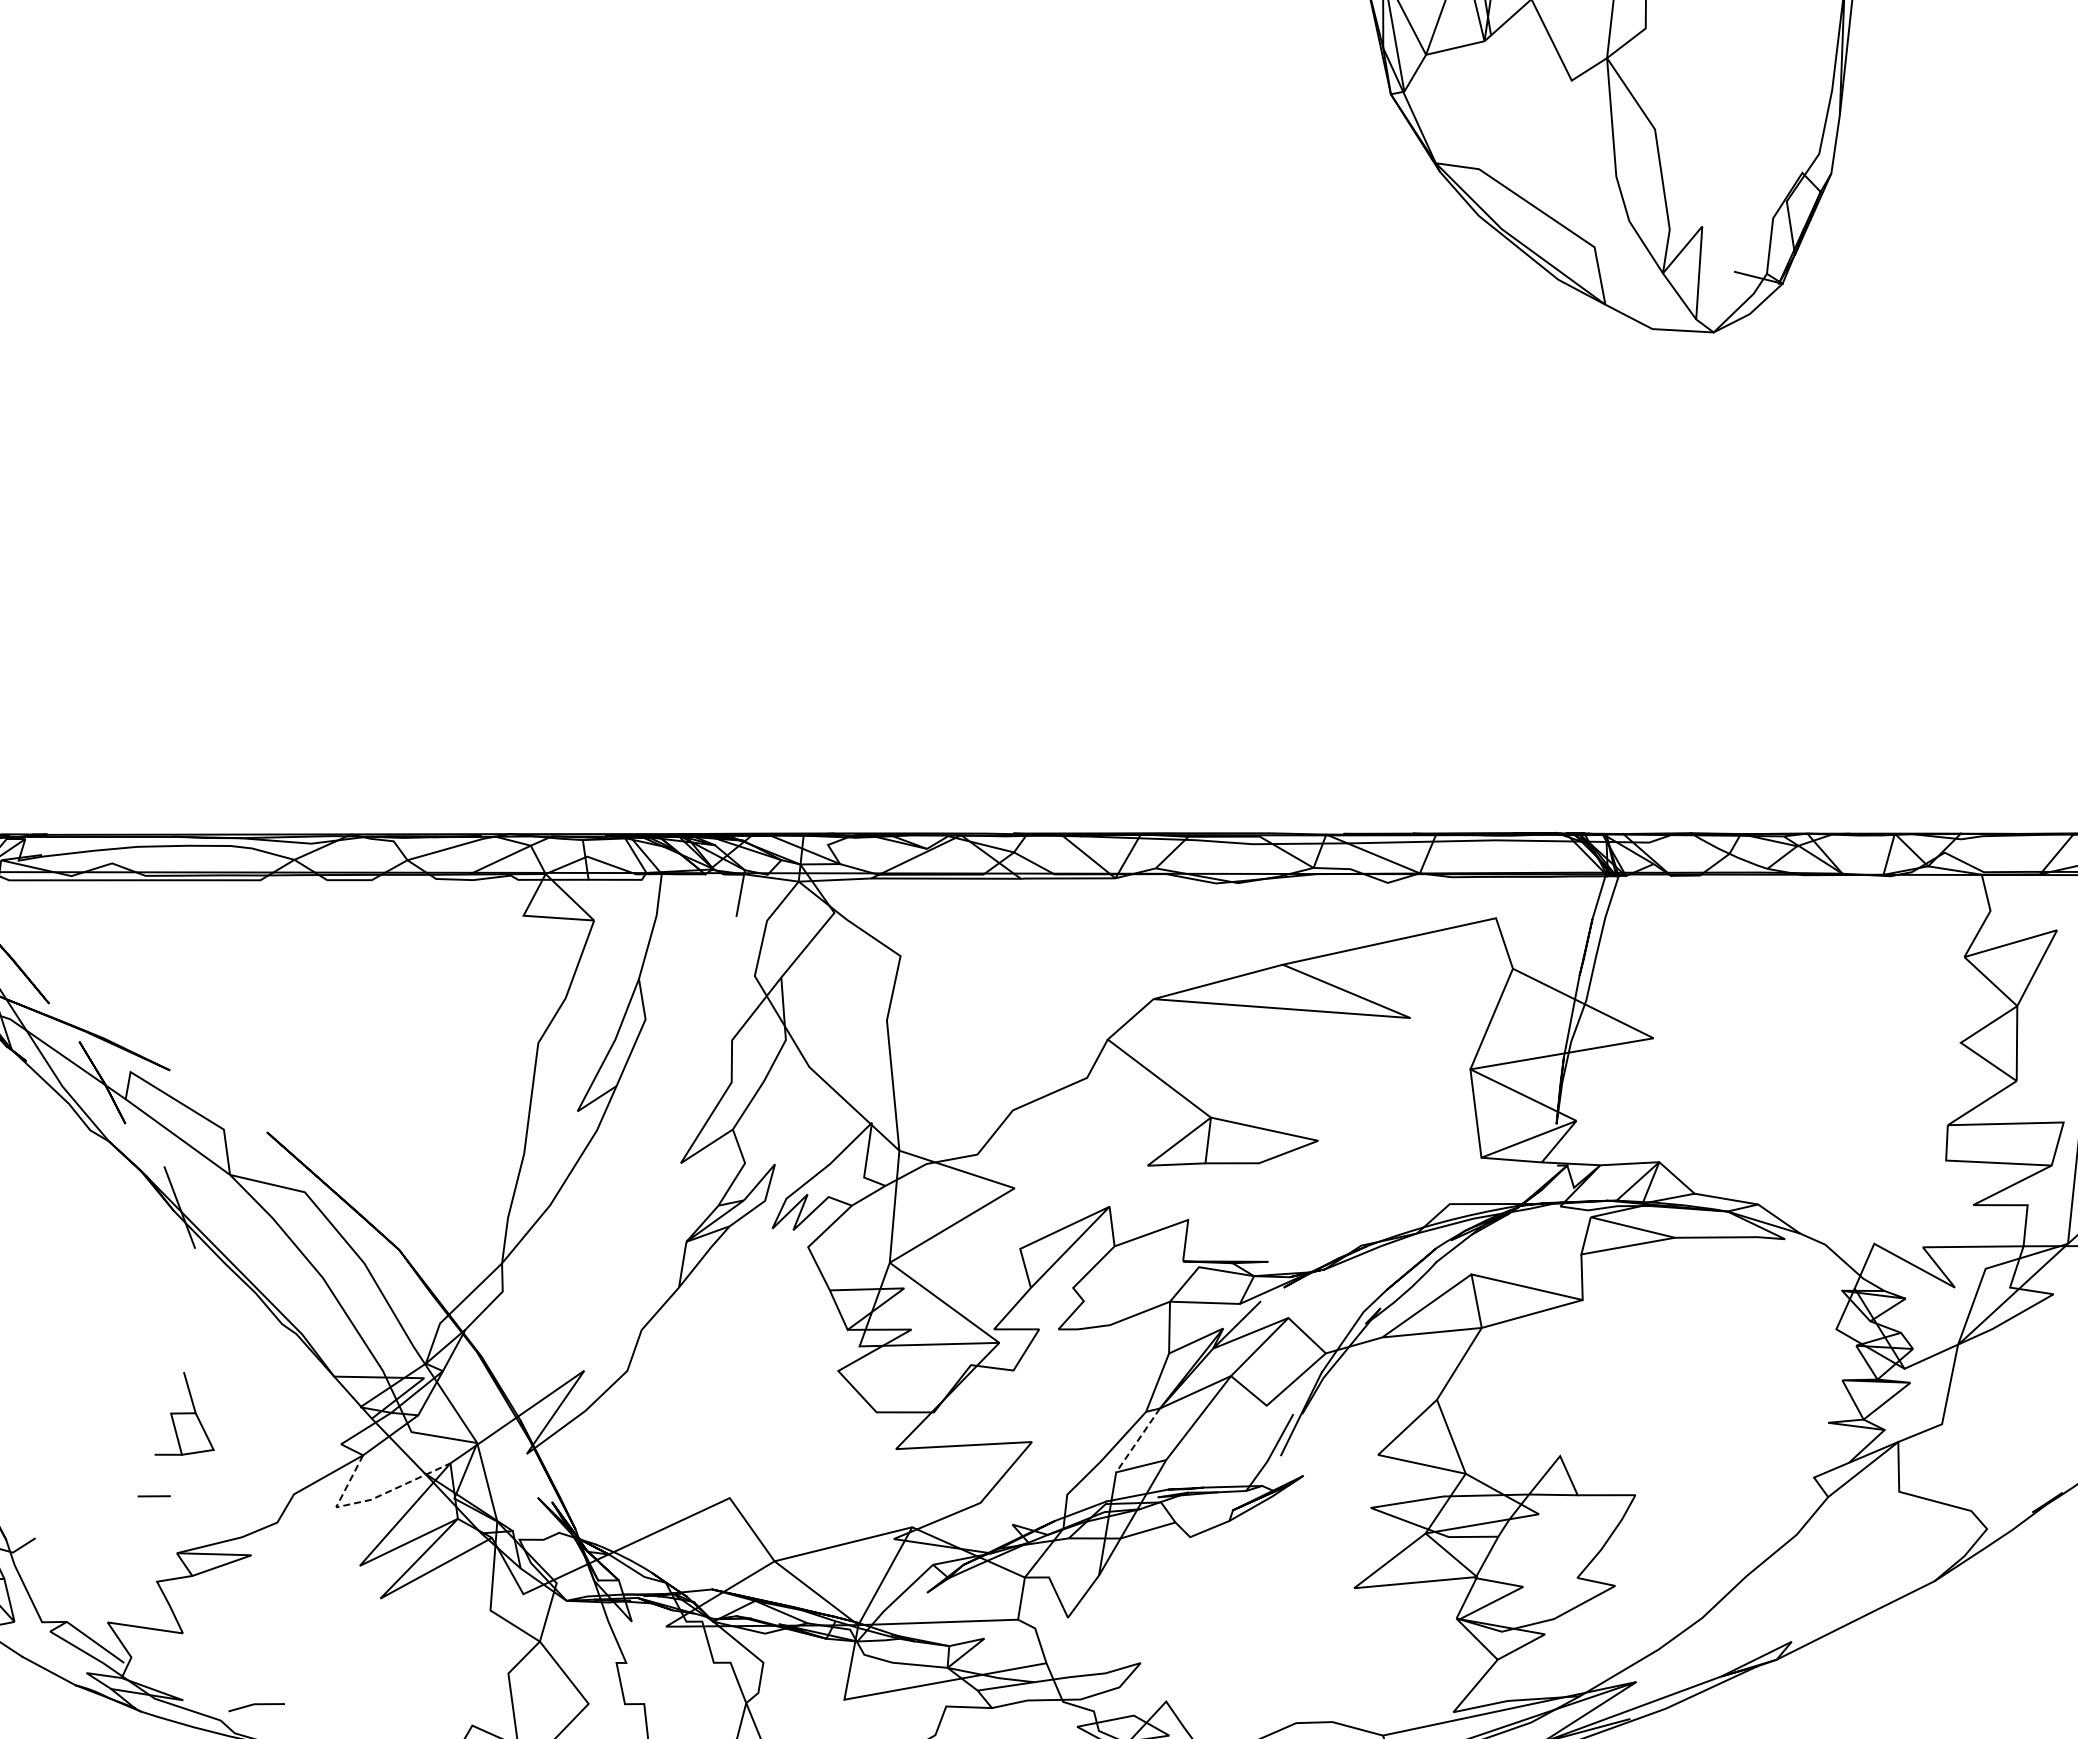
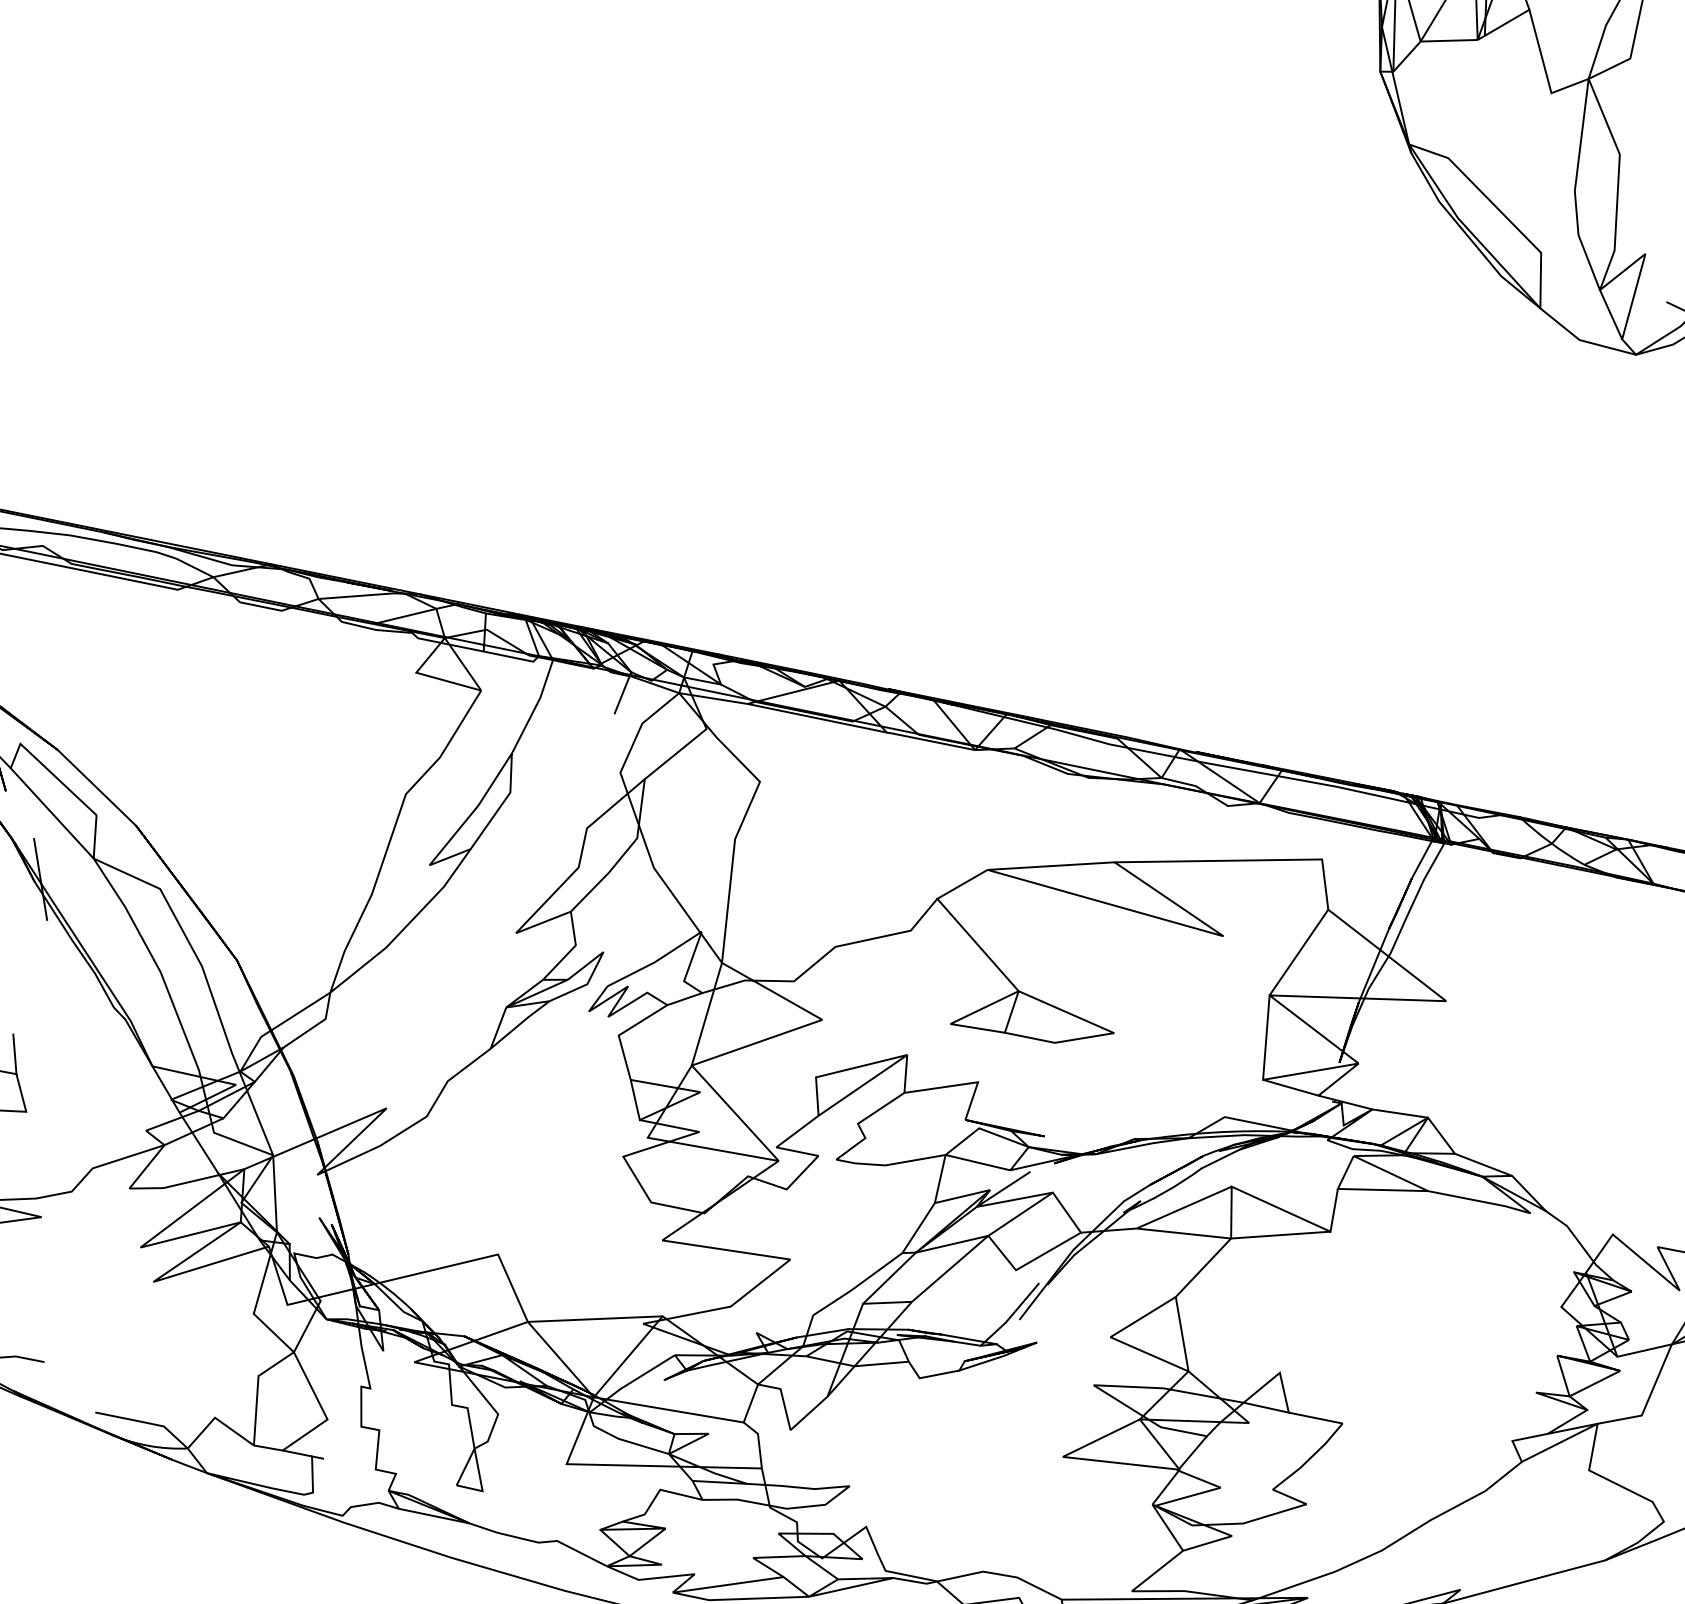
line: (218, 1101) -> (96, 787), added
line: (1138, 1440) -> (889, 1278), dashed -> solid
line: (368, 1500) -> (160, 1188), dashed -> solid

